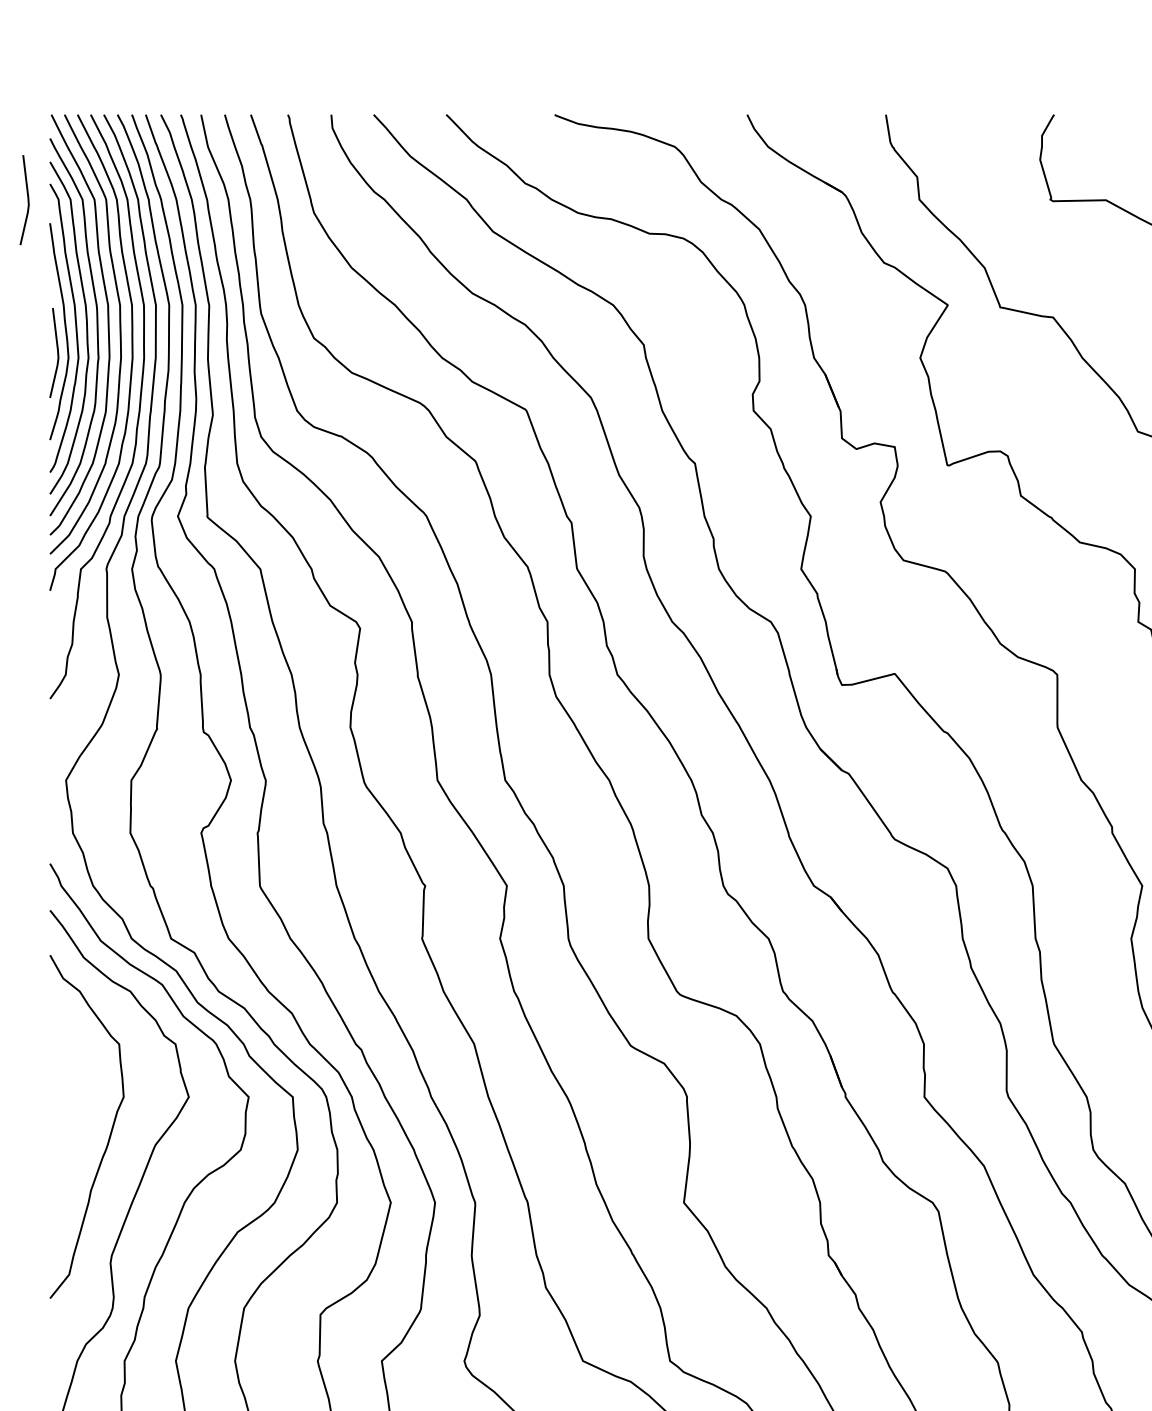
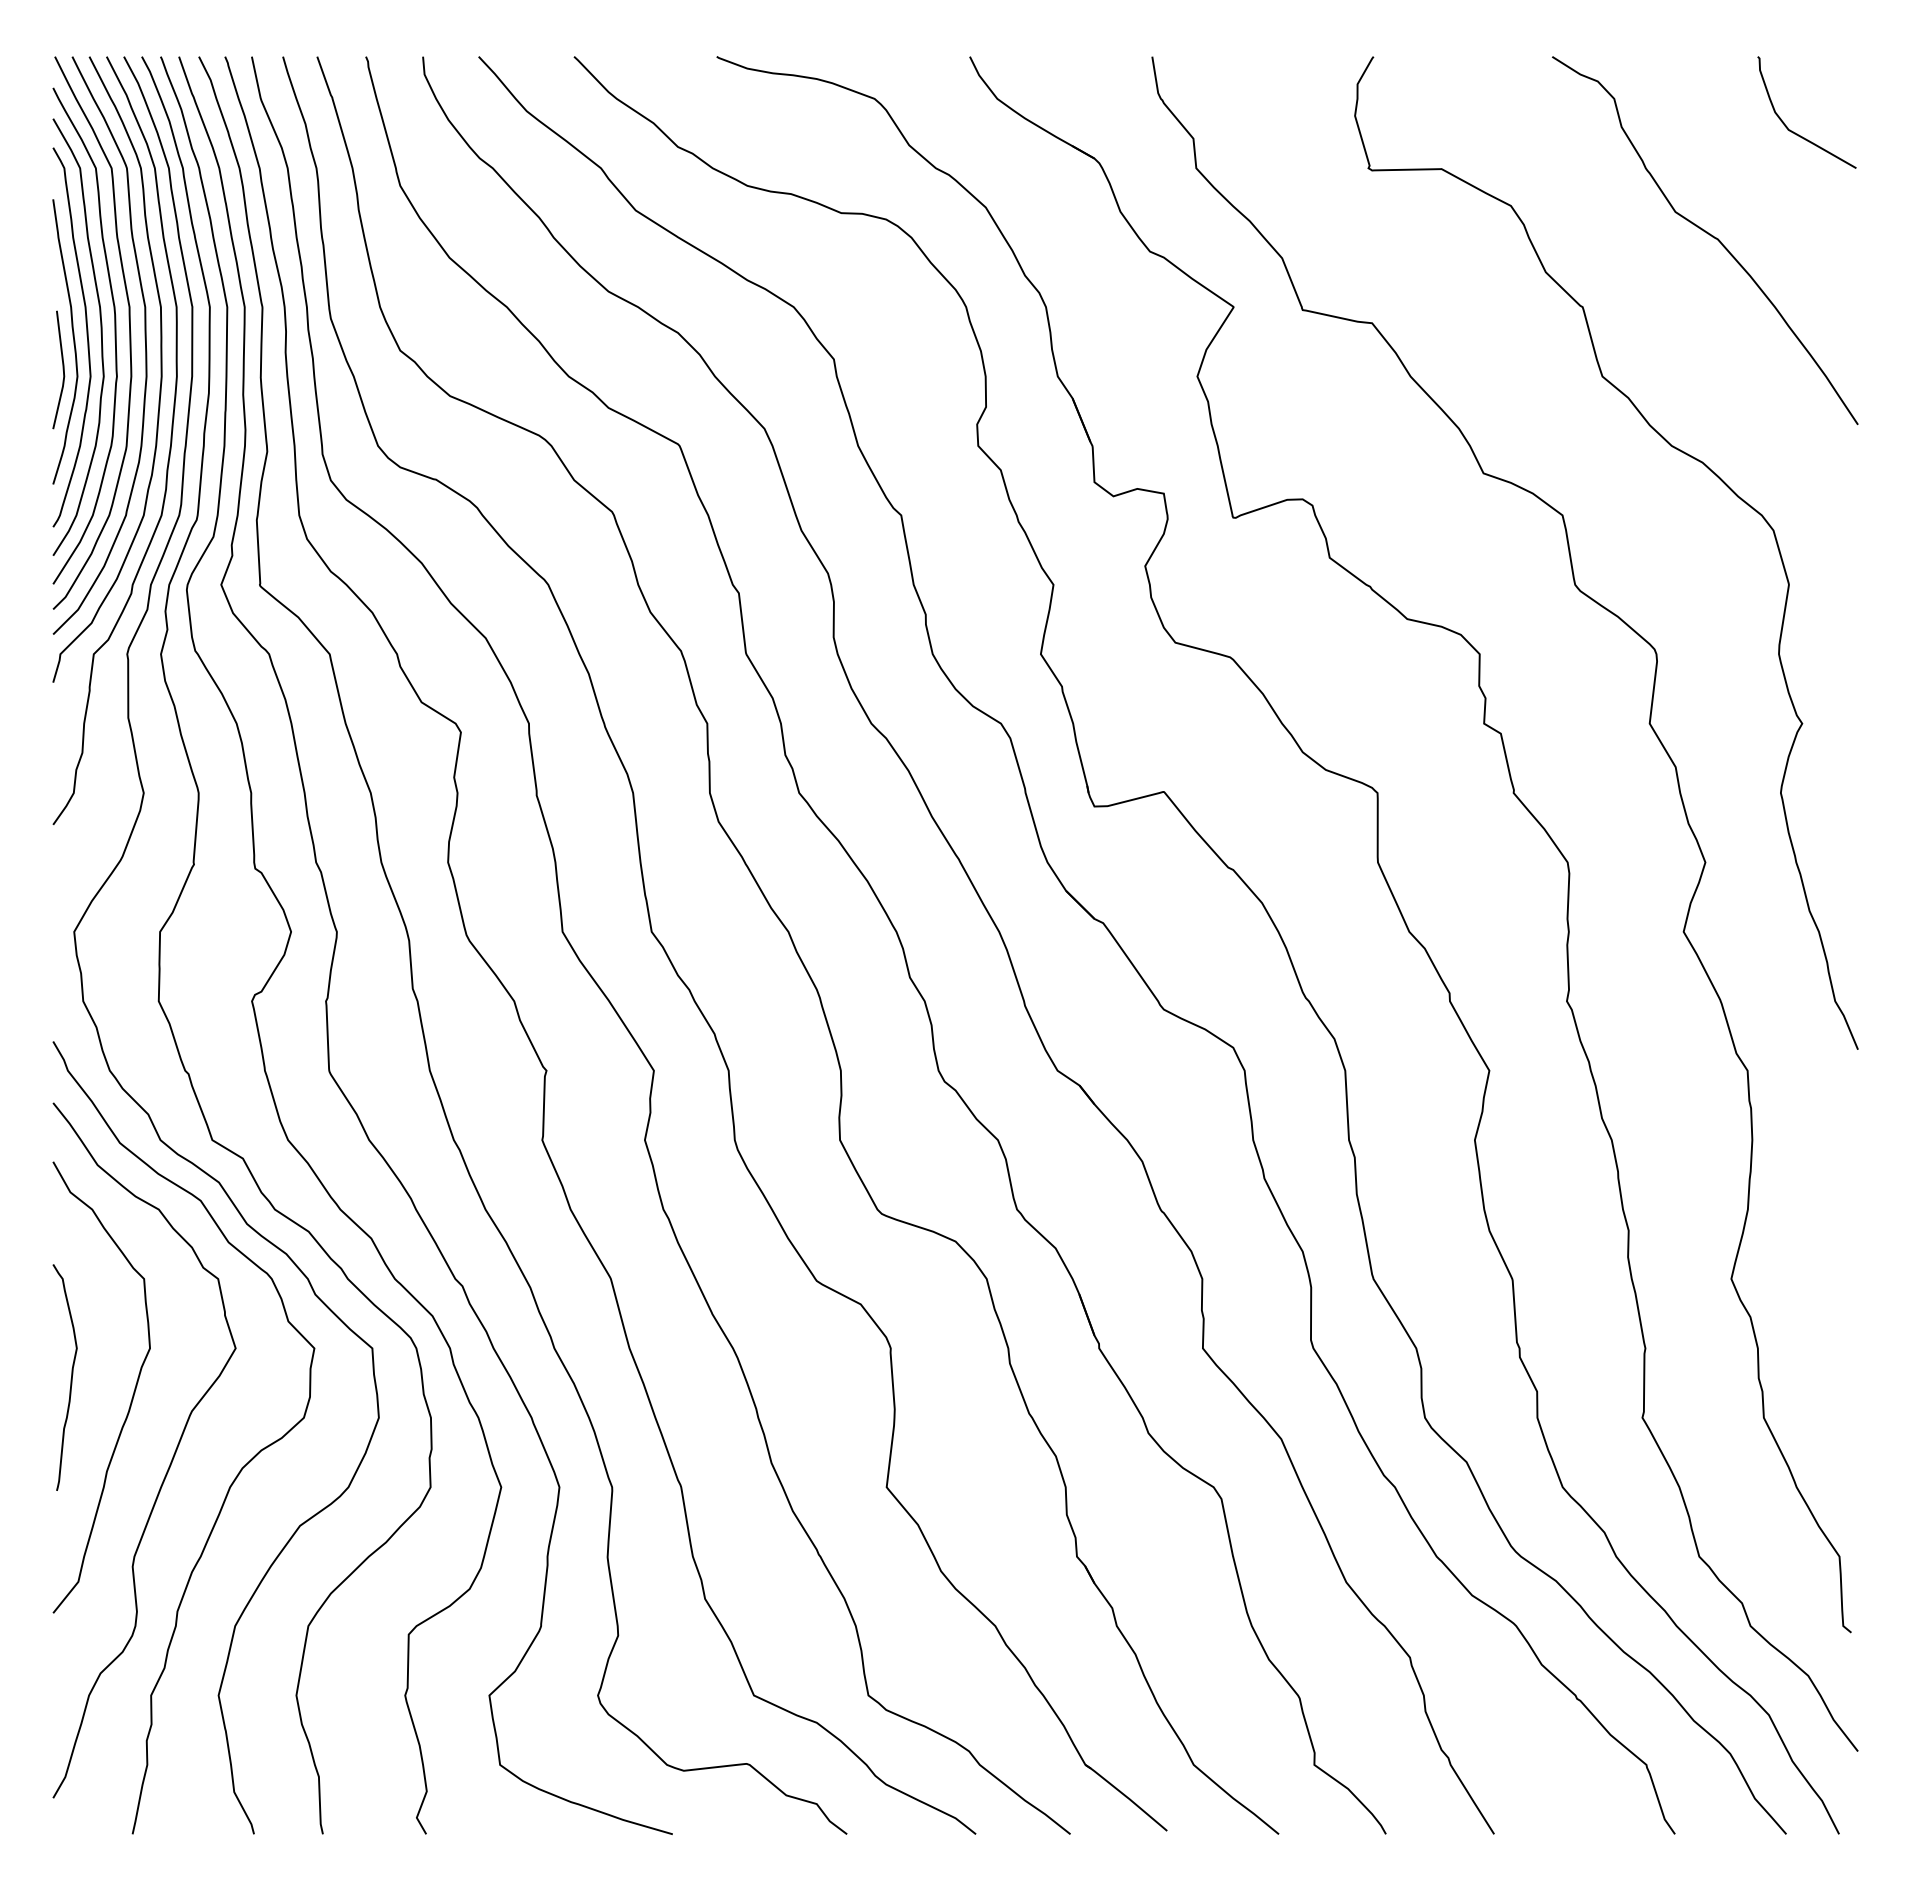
line: (27, 199) -> (23, 168), removed
curve: (63, 1120) -> (70, 1379), added

